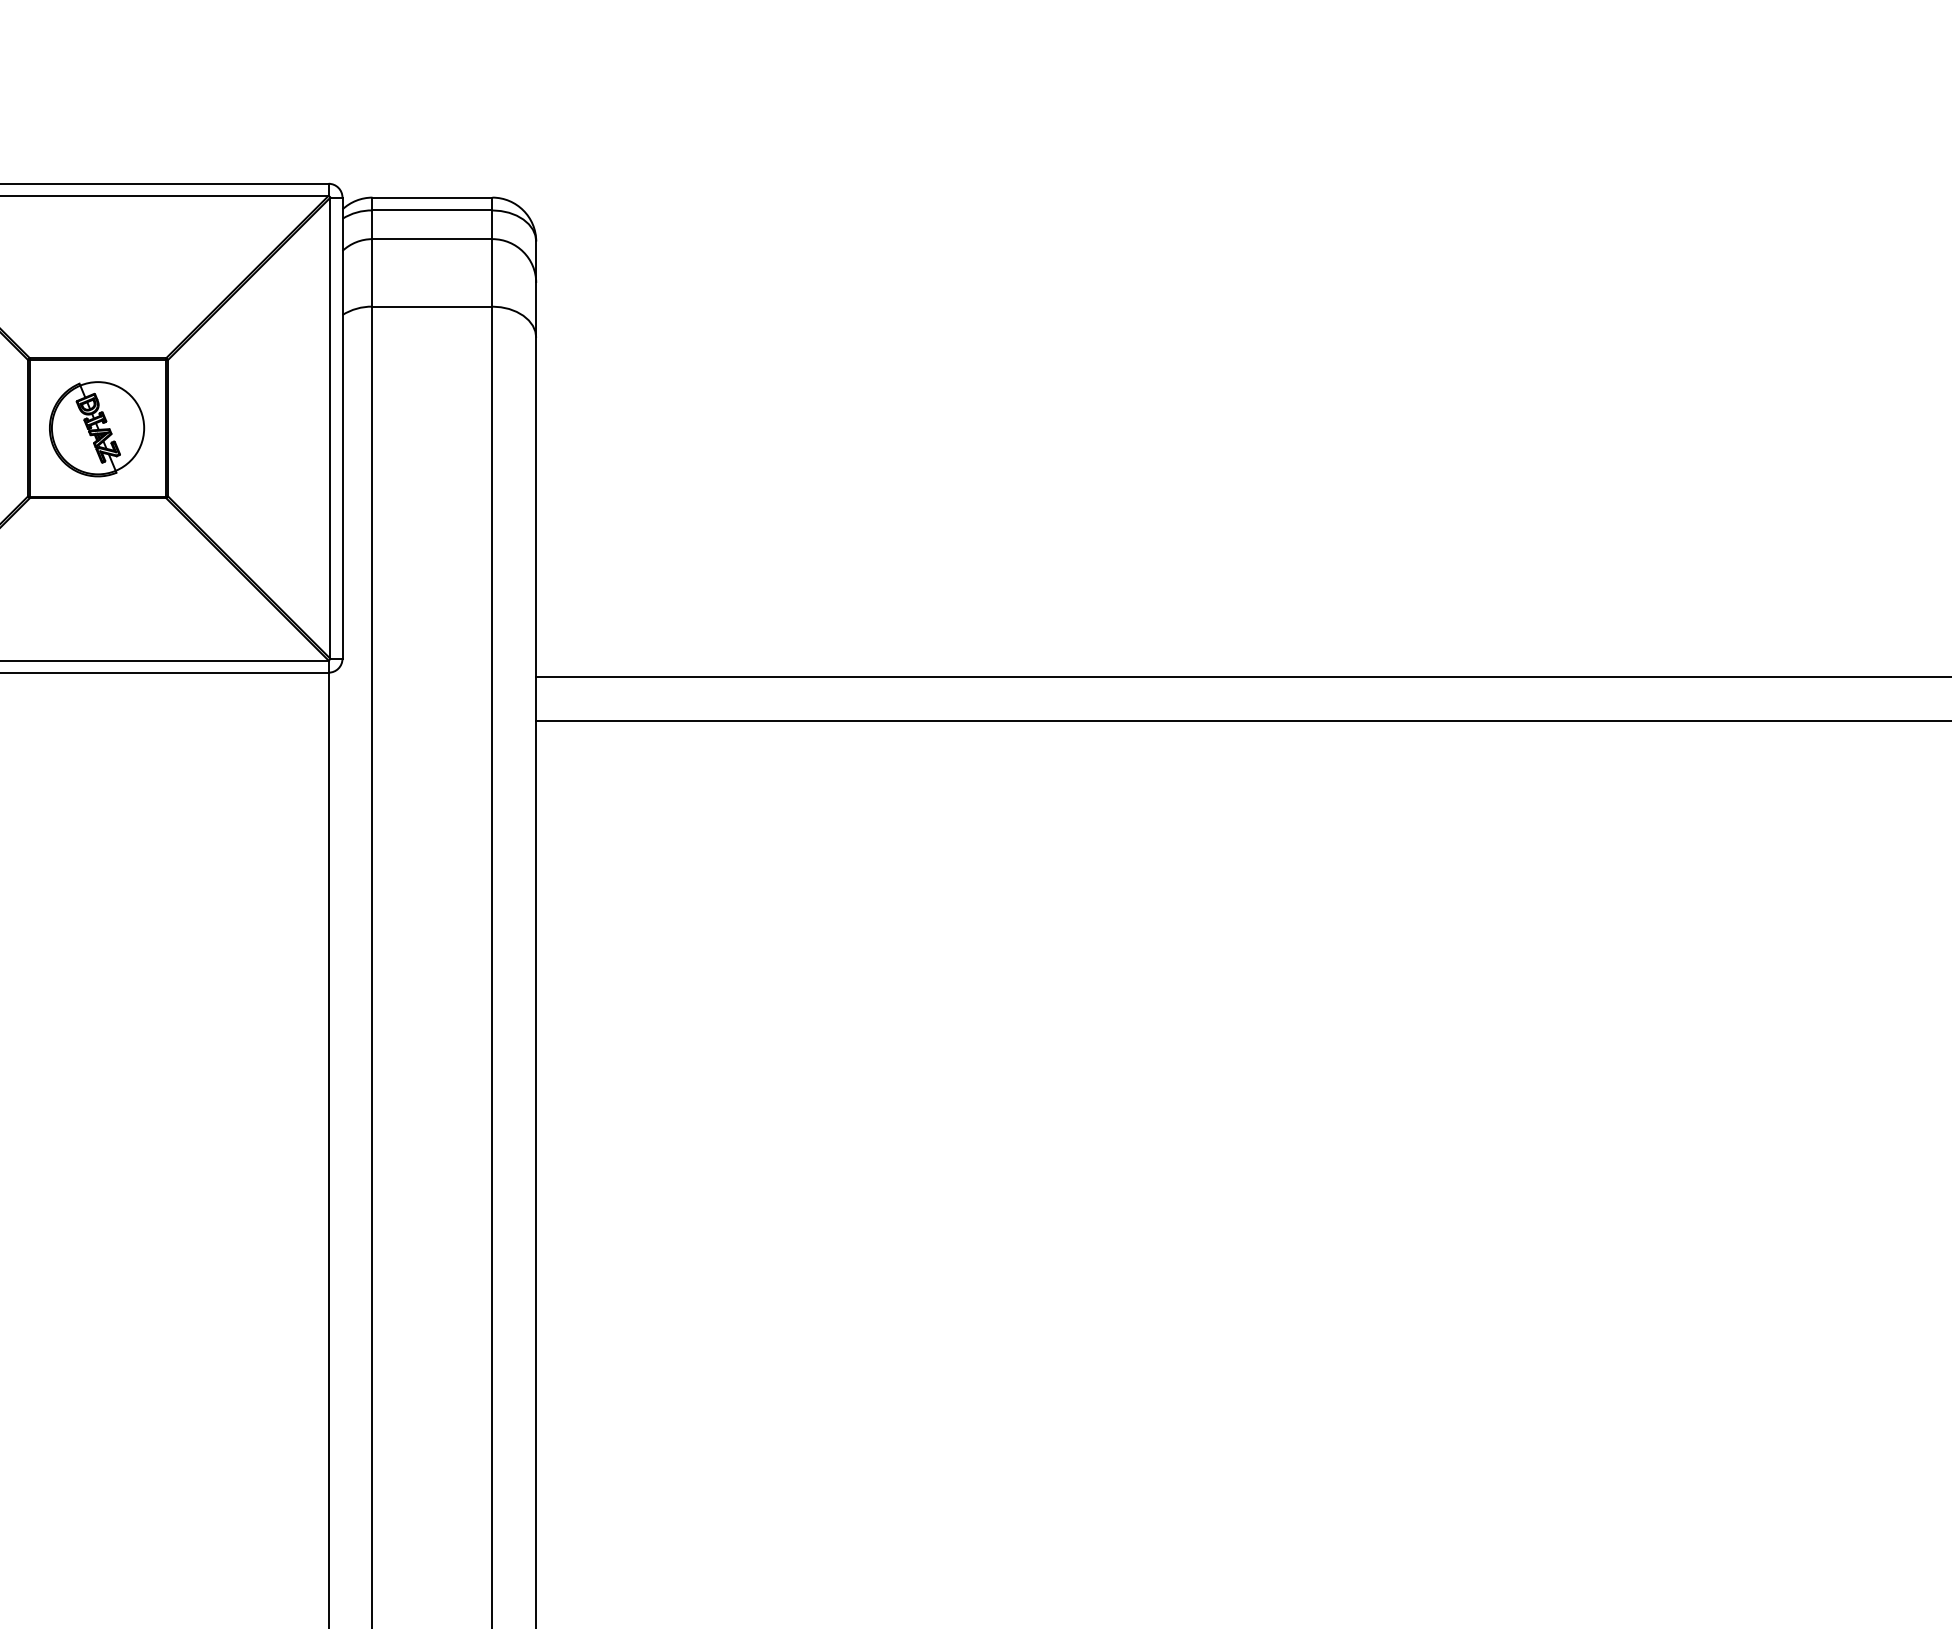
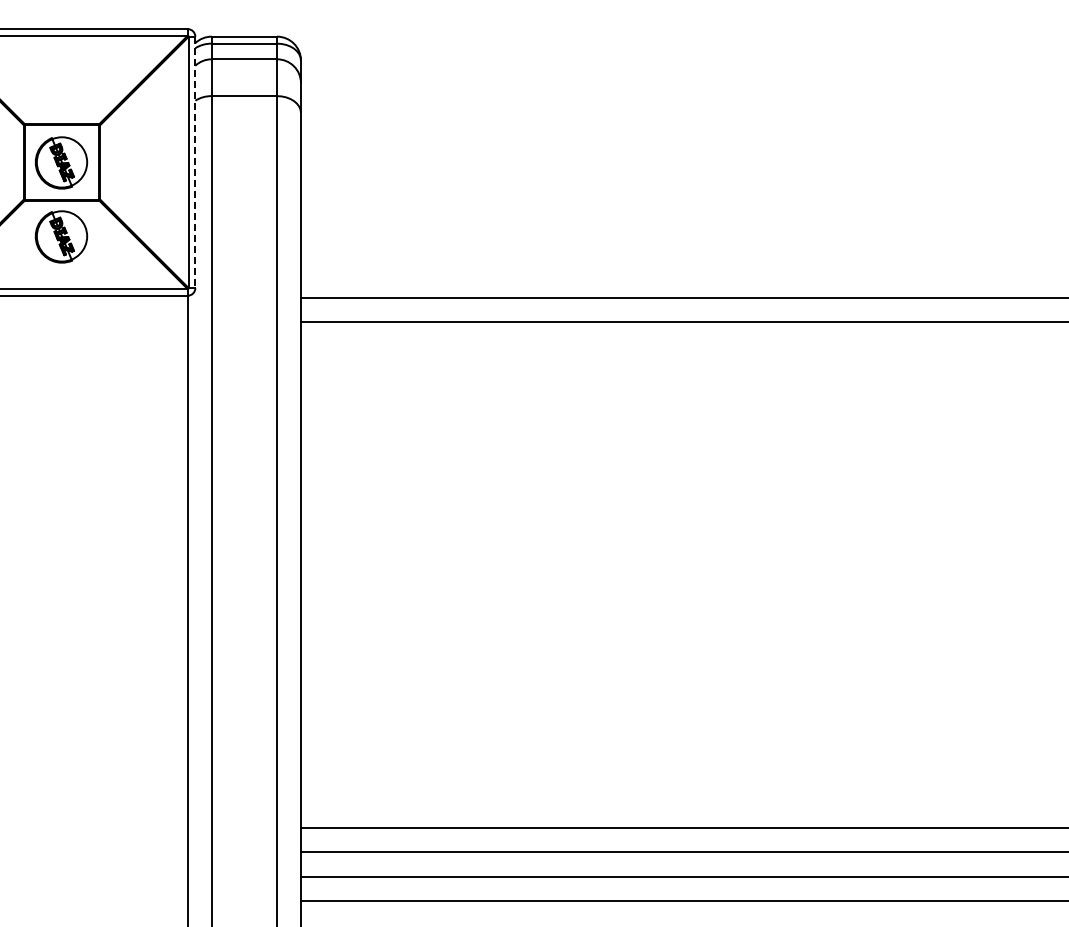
line: (342, 428) -> (195, 162), solid -> dashed
part: (97, 564) -> (61, 236), added

